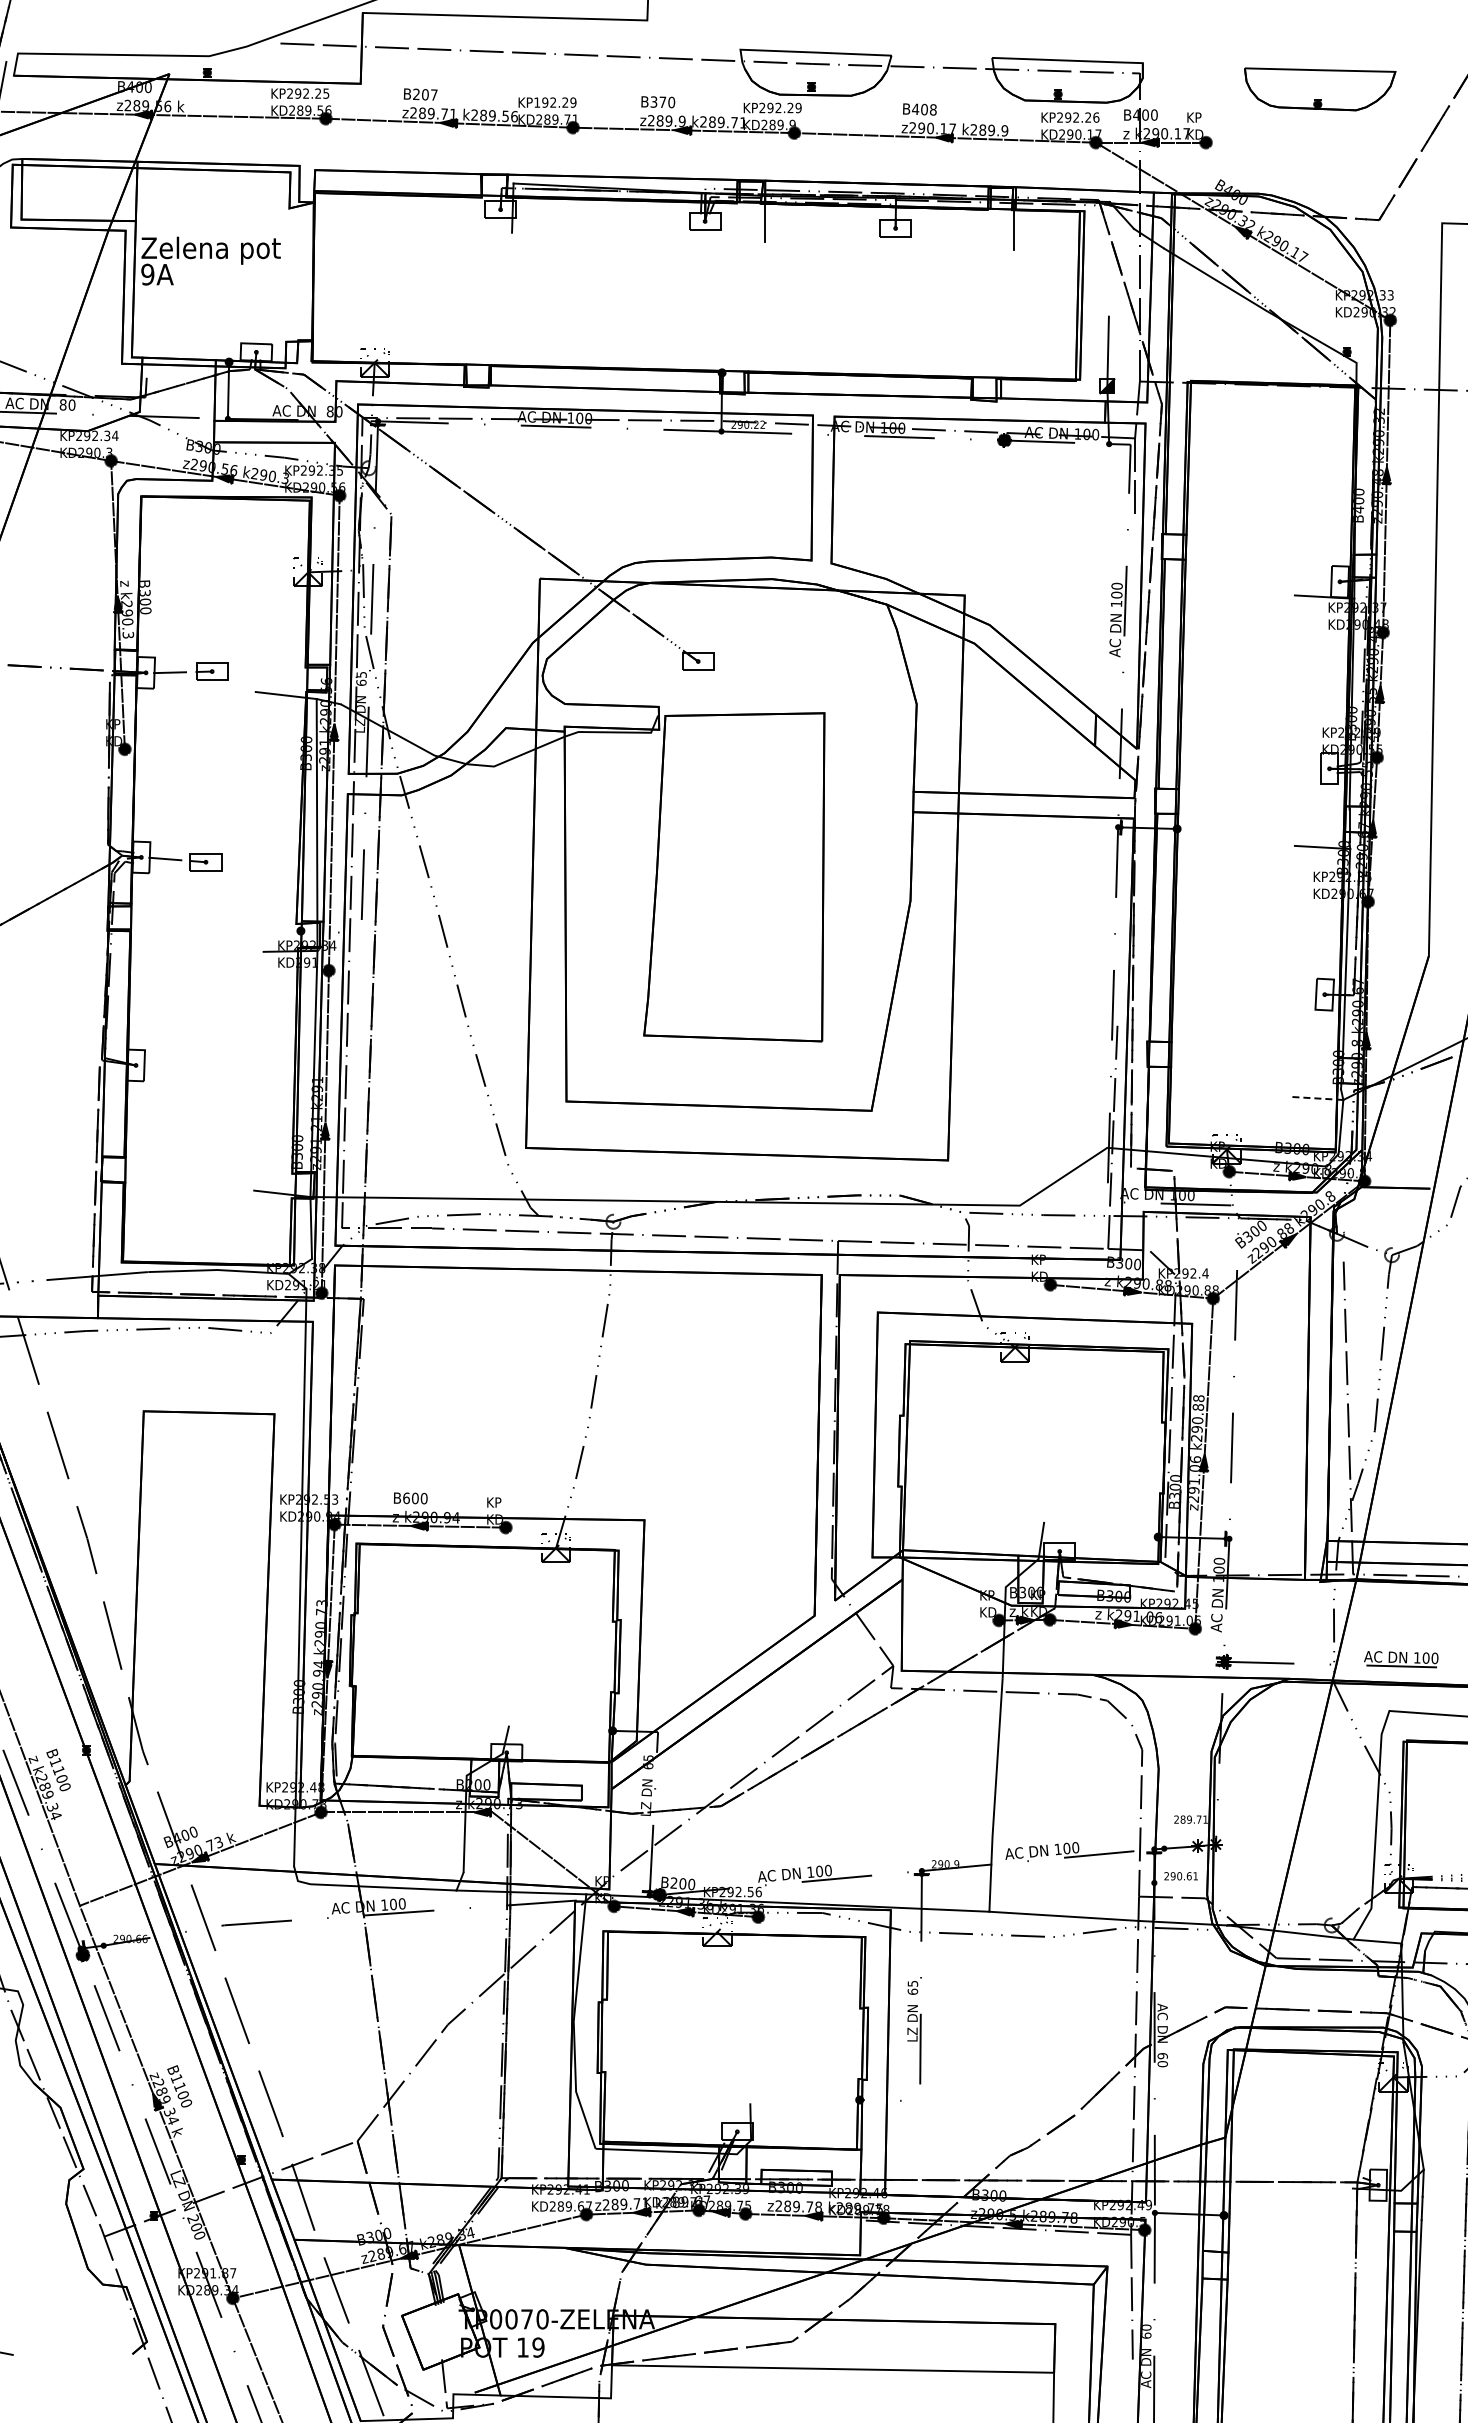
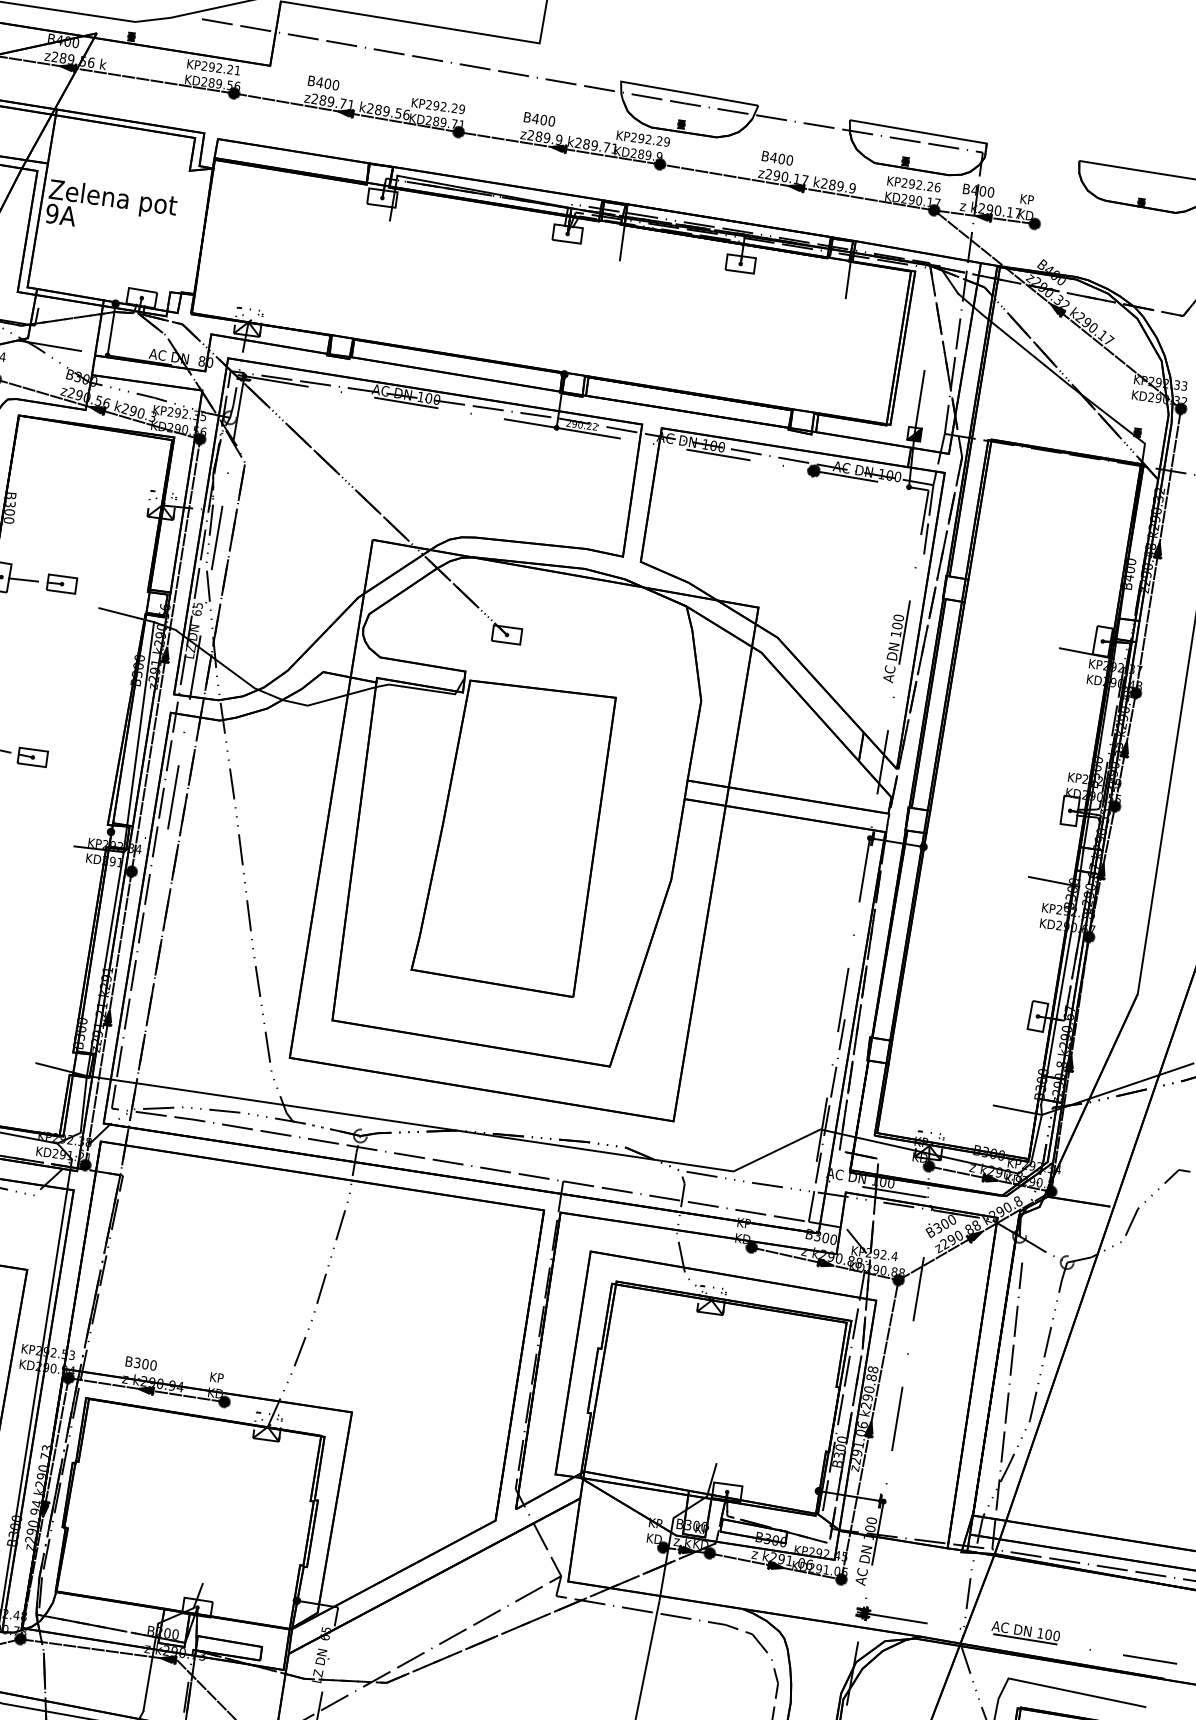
text: (326, 93) -> (237, 70), KP292.25 -> KP292.21
text: (424, 94) -> (327, 83), B207 -> B400
text: (536, 102) -> (428, 104), KP192.29 -> KP292.29
text: (658, 102) -> (539, 119), B370 -> B400
text: (932, 109) -> (789, 159), B408 -> B400
line: (1316, 1098) -> (1017, 1110), dashed -> solid
text: (406, 1498) -> (137, 1363), B600 -> B300

